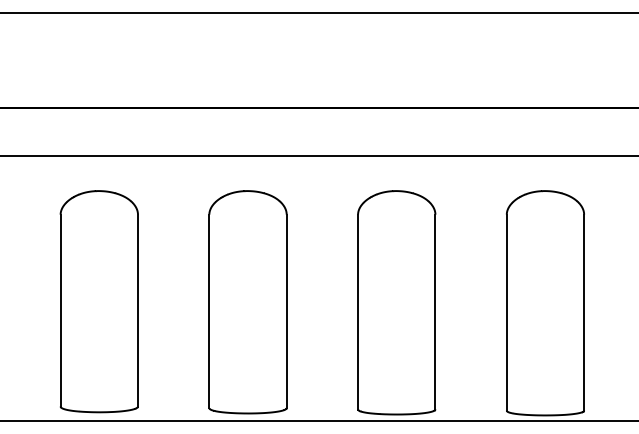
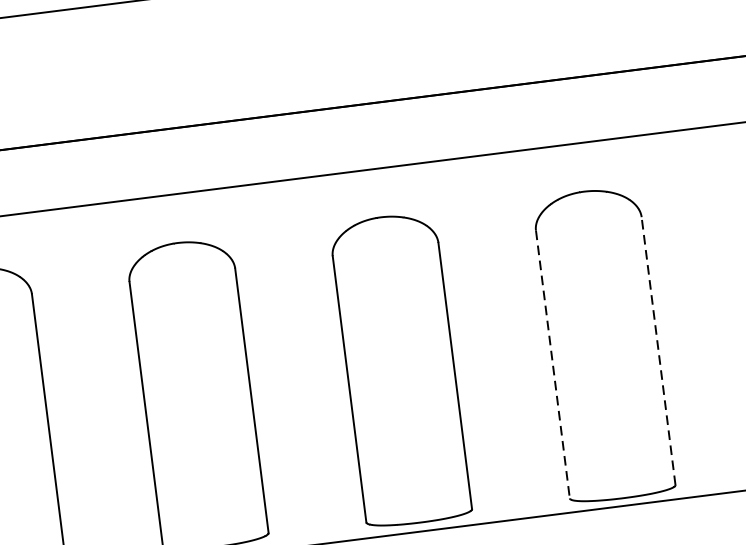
line: (584, 312) -> (659, 350), solid -> dashed
line: (506, 313) -> (552, 365), solid -> dashed

